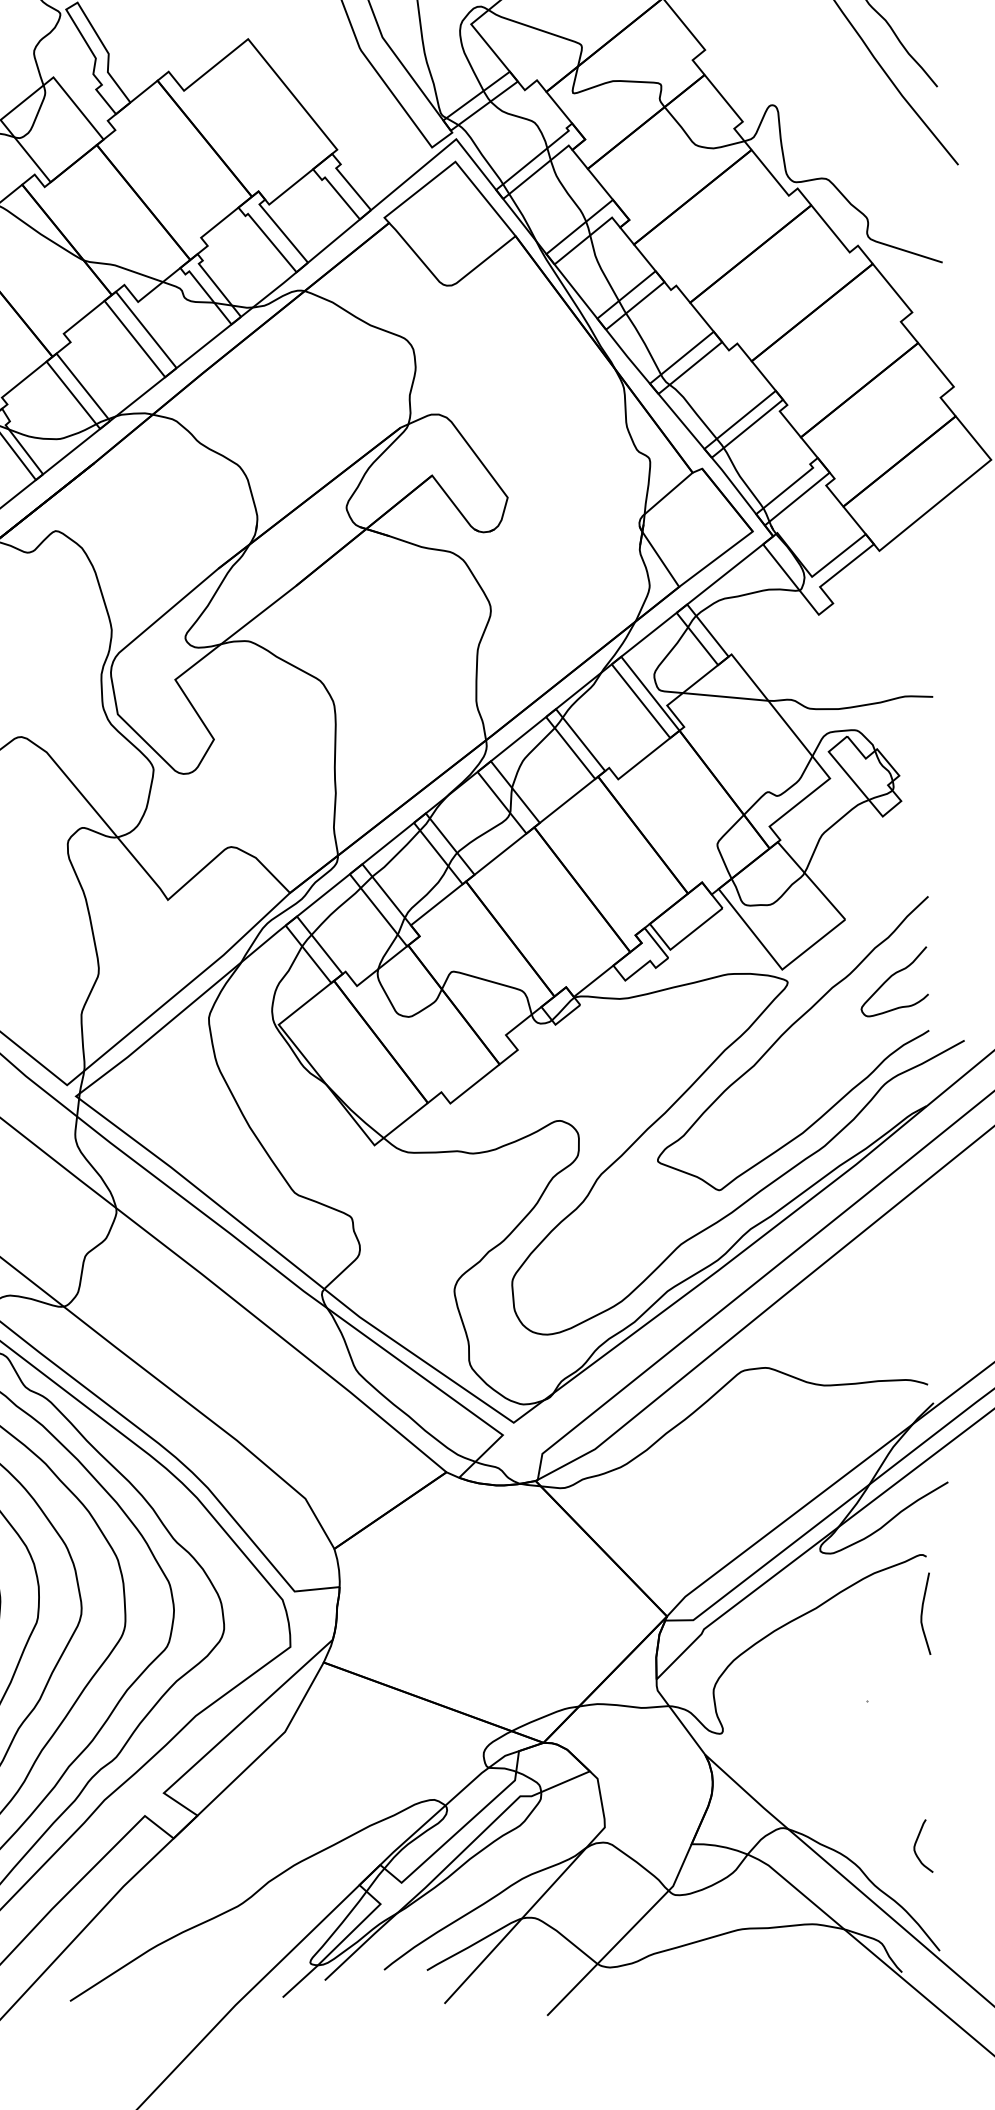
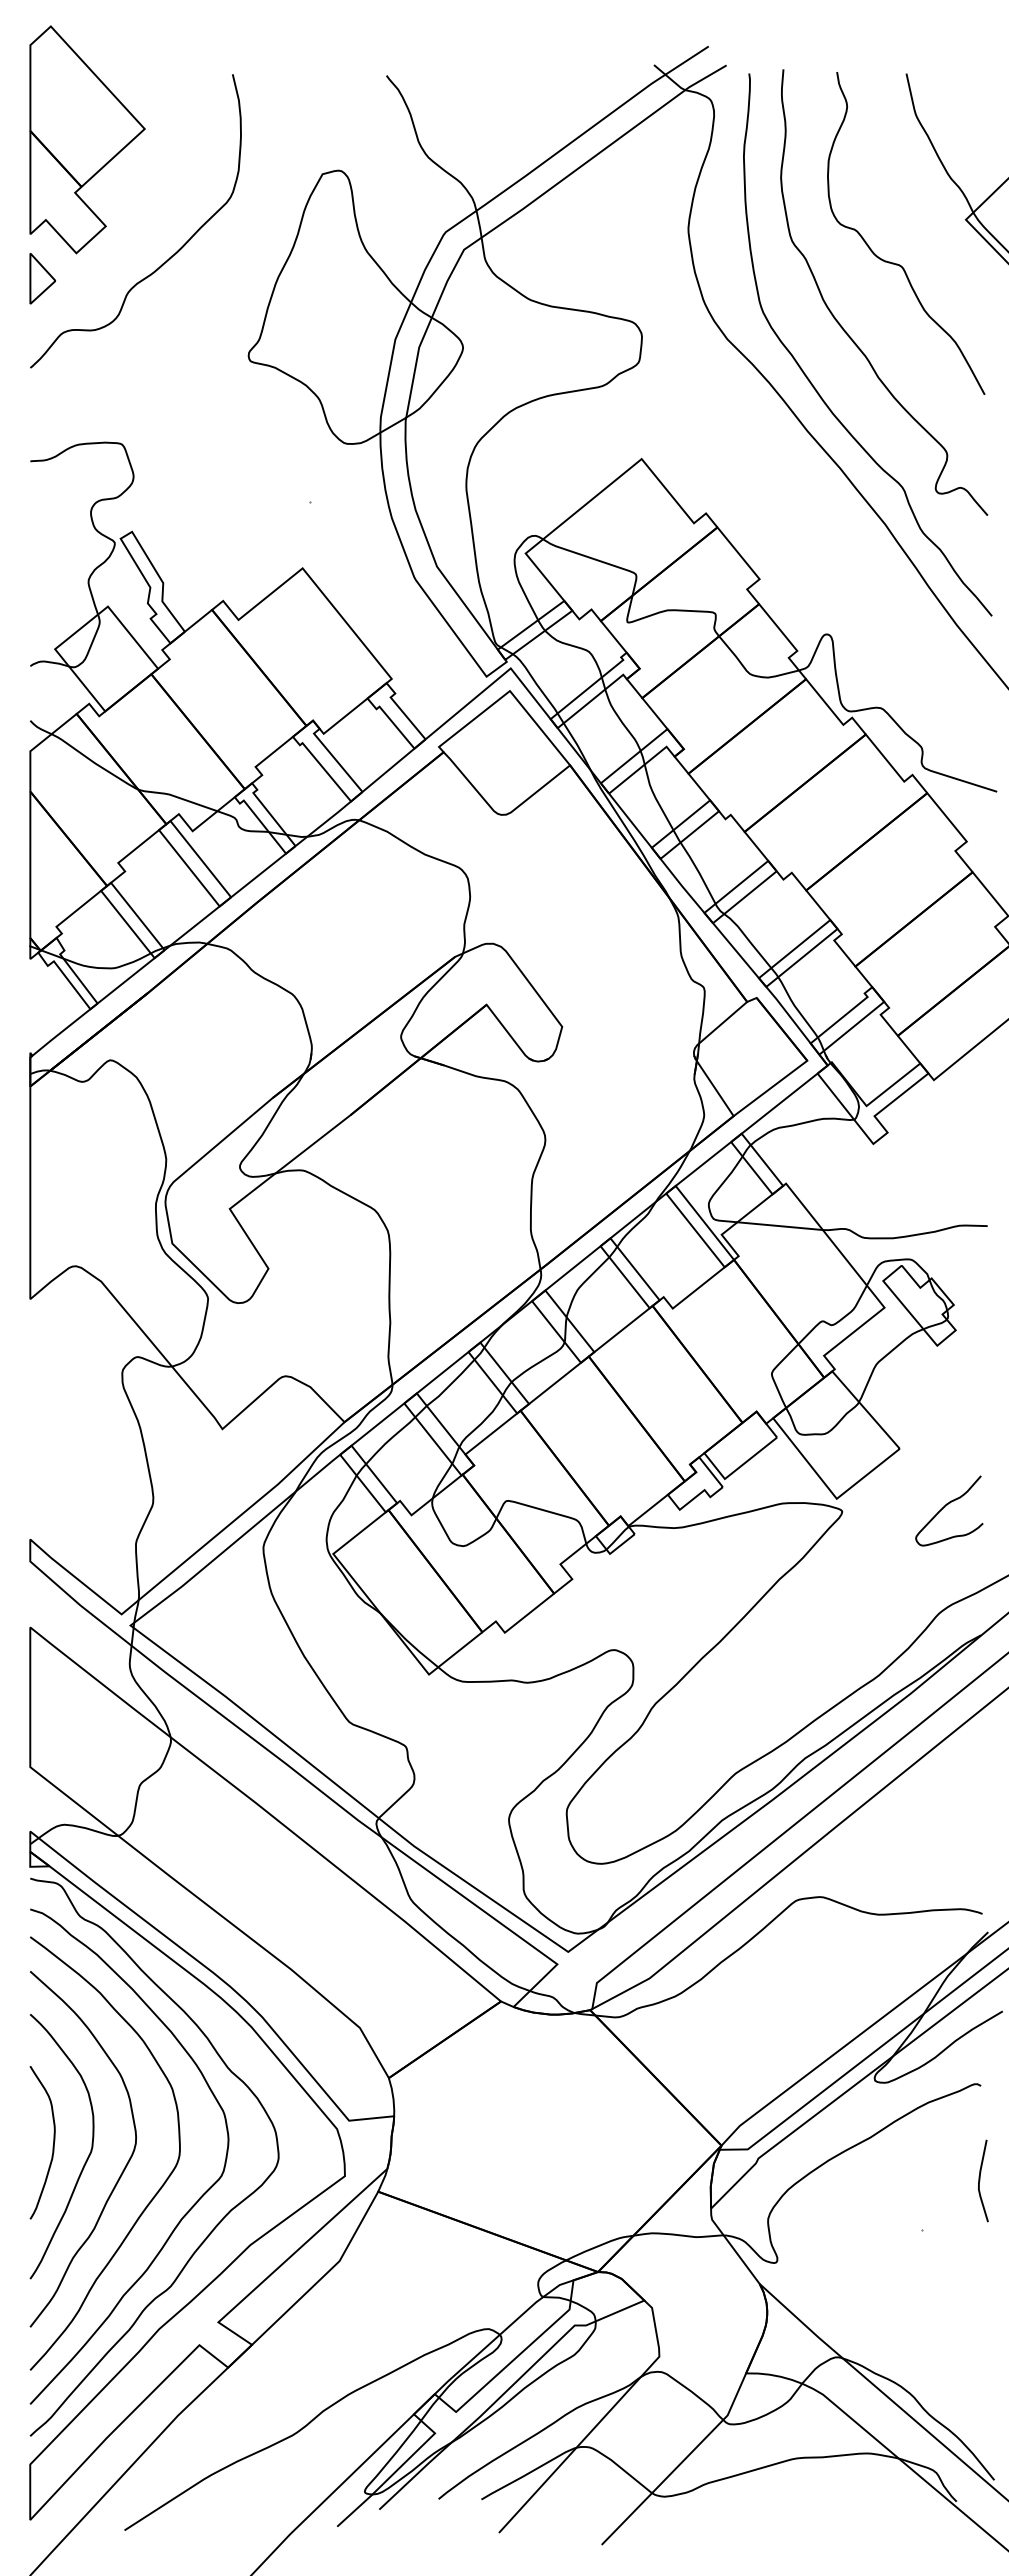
curve: (784, 1034) -> (838, 1563), removed
curve: (923, 1613) -> (980, 2180), moved
curve: (916, 1845) -> (970, 2374), removed

